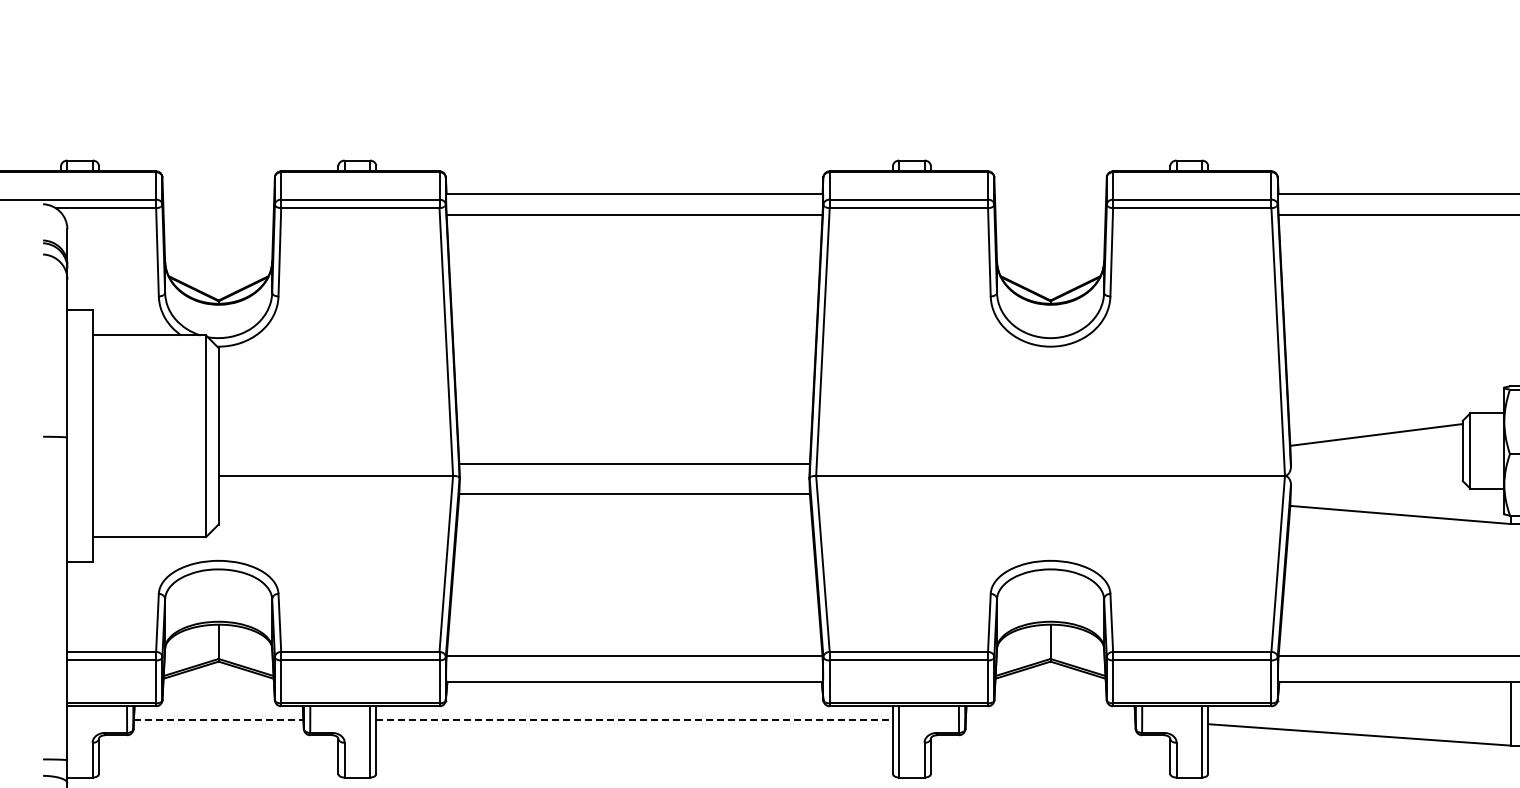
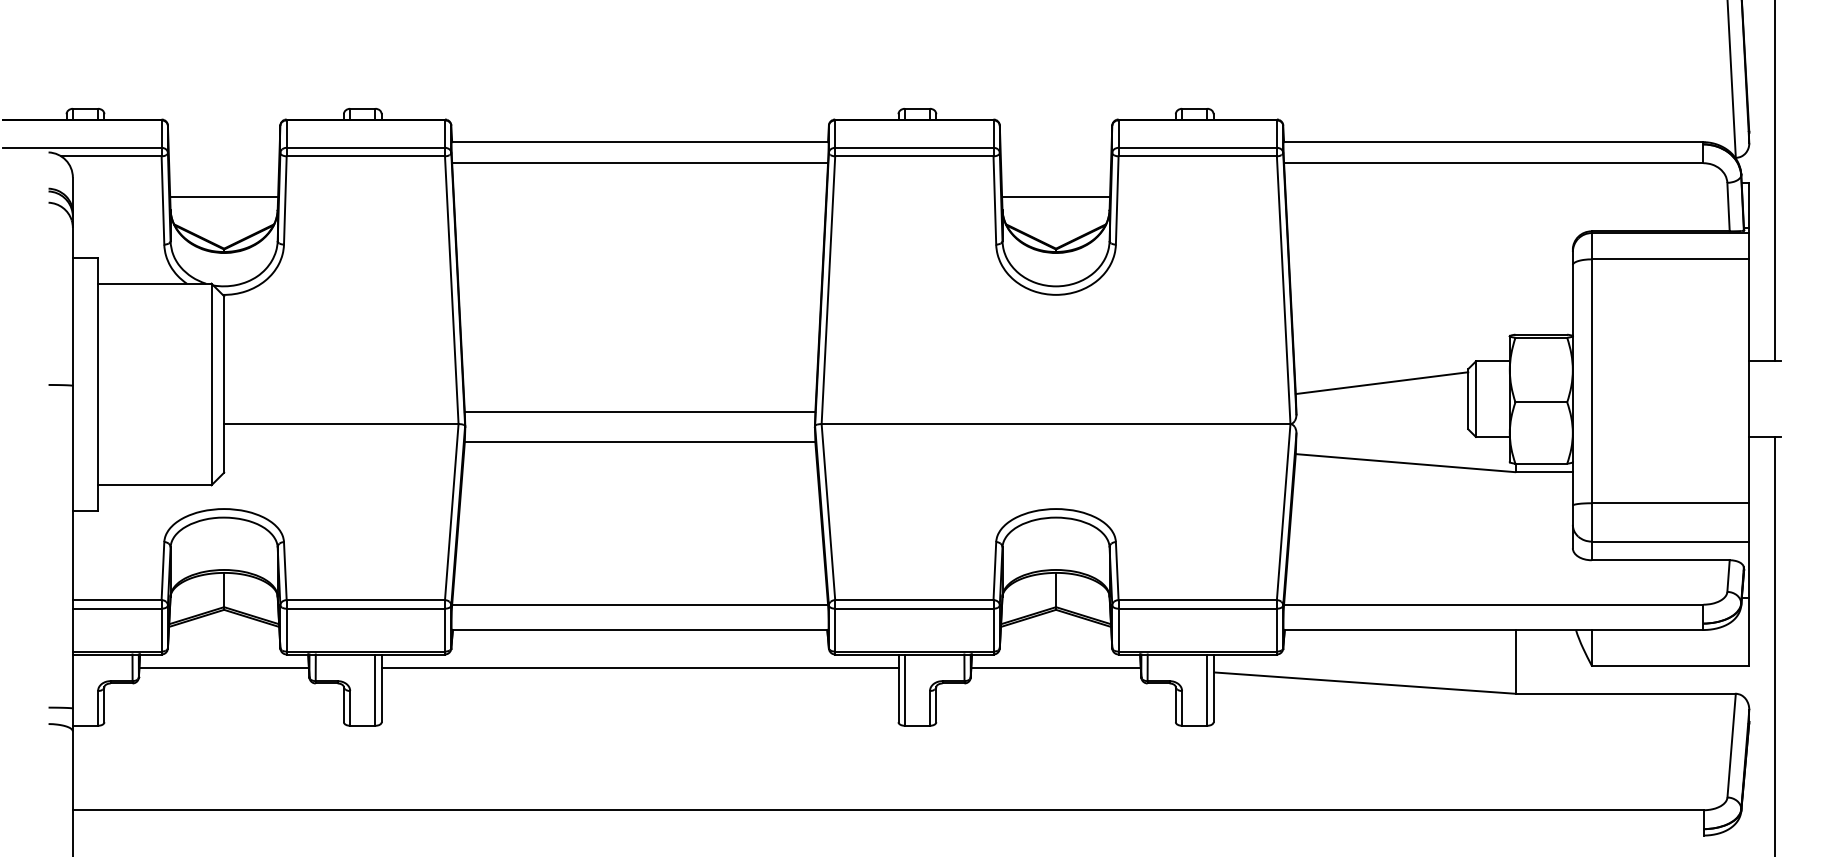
line: (219, 248) -> (224, 196), added
line: (1051, 248) -> (1056, 196), added
line: (219, 720) -> (224, 668), dashed -> solid
line: (635, 720) -> (640, 668), dashed -> solid
line: (1050, 720) -> (1055, 668), added

